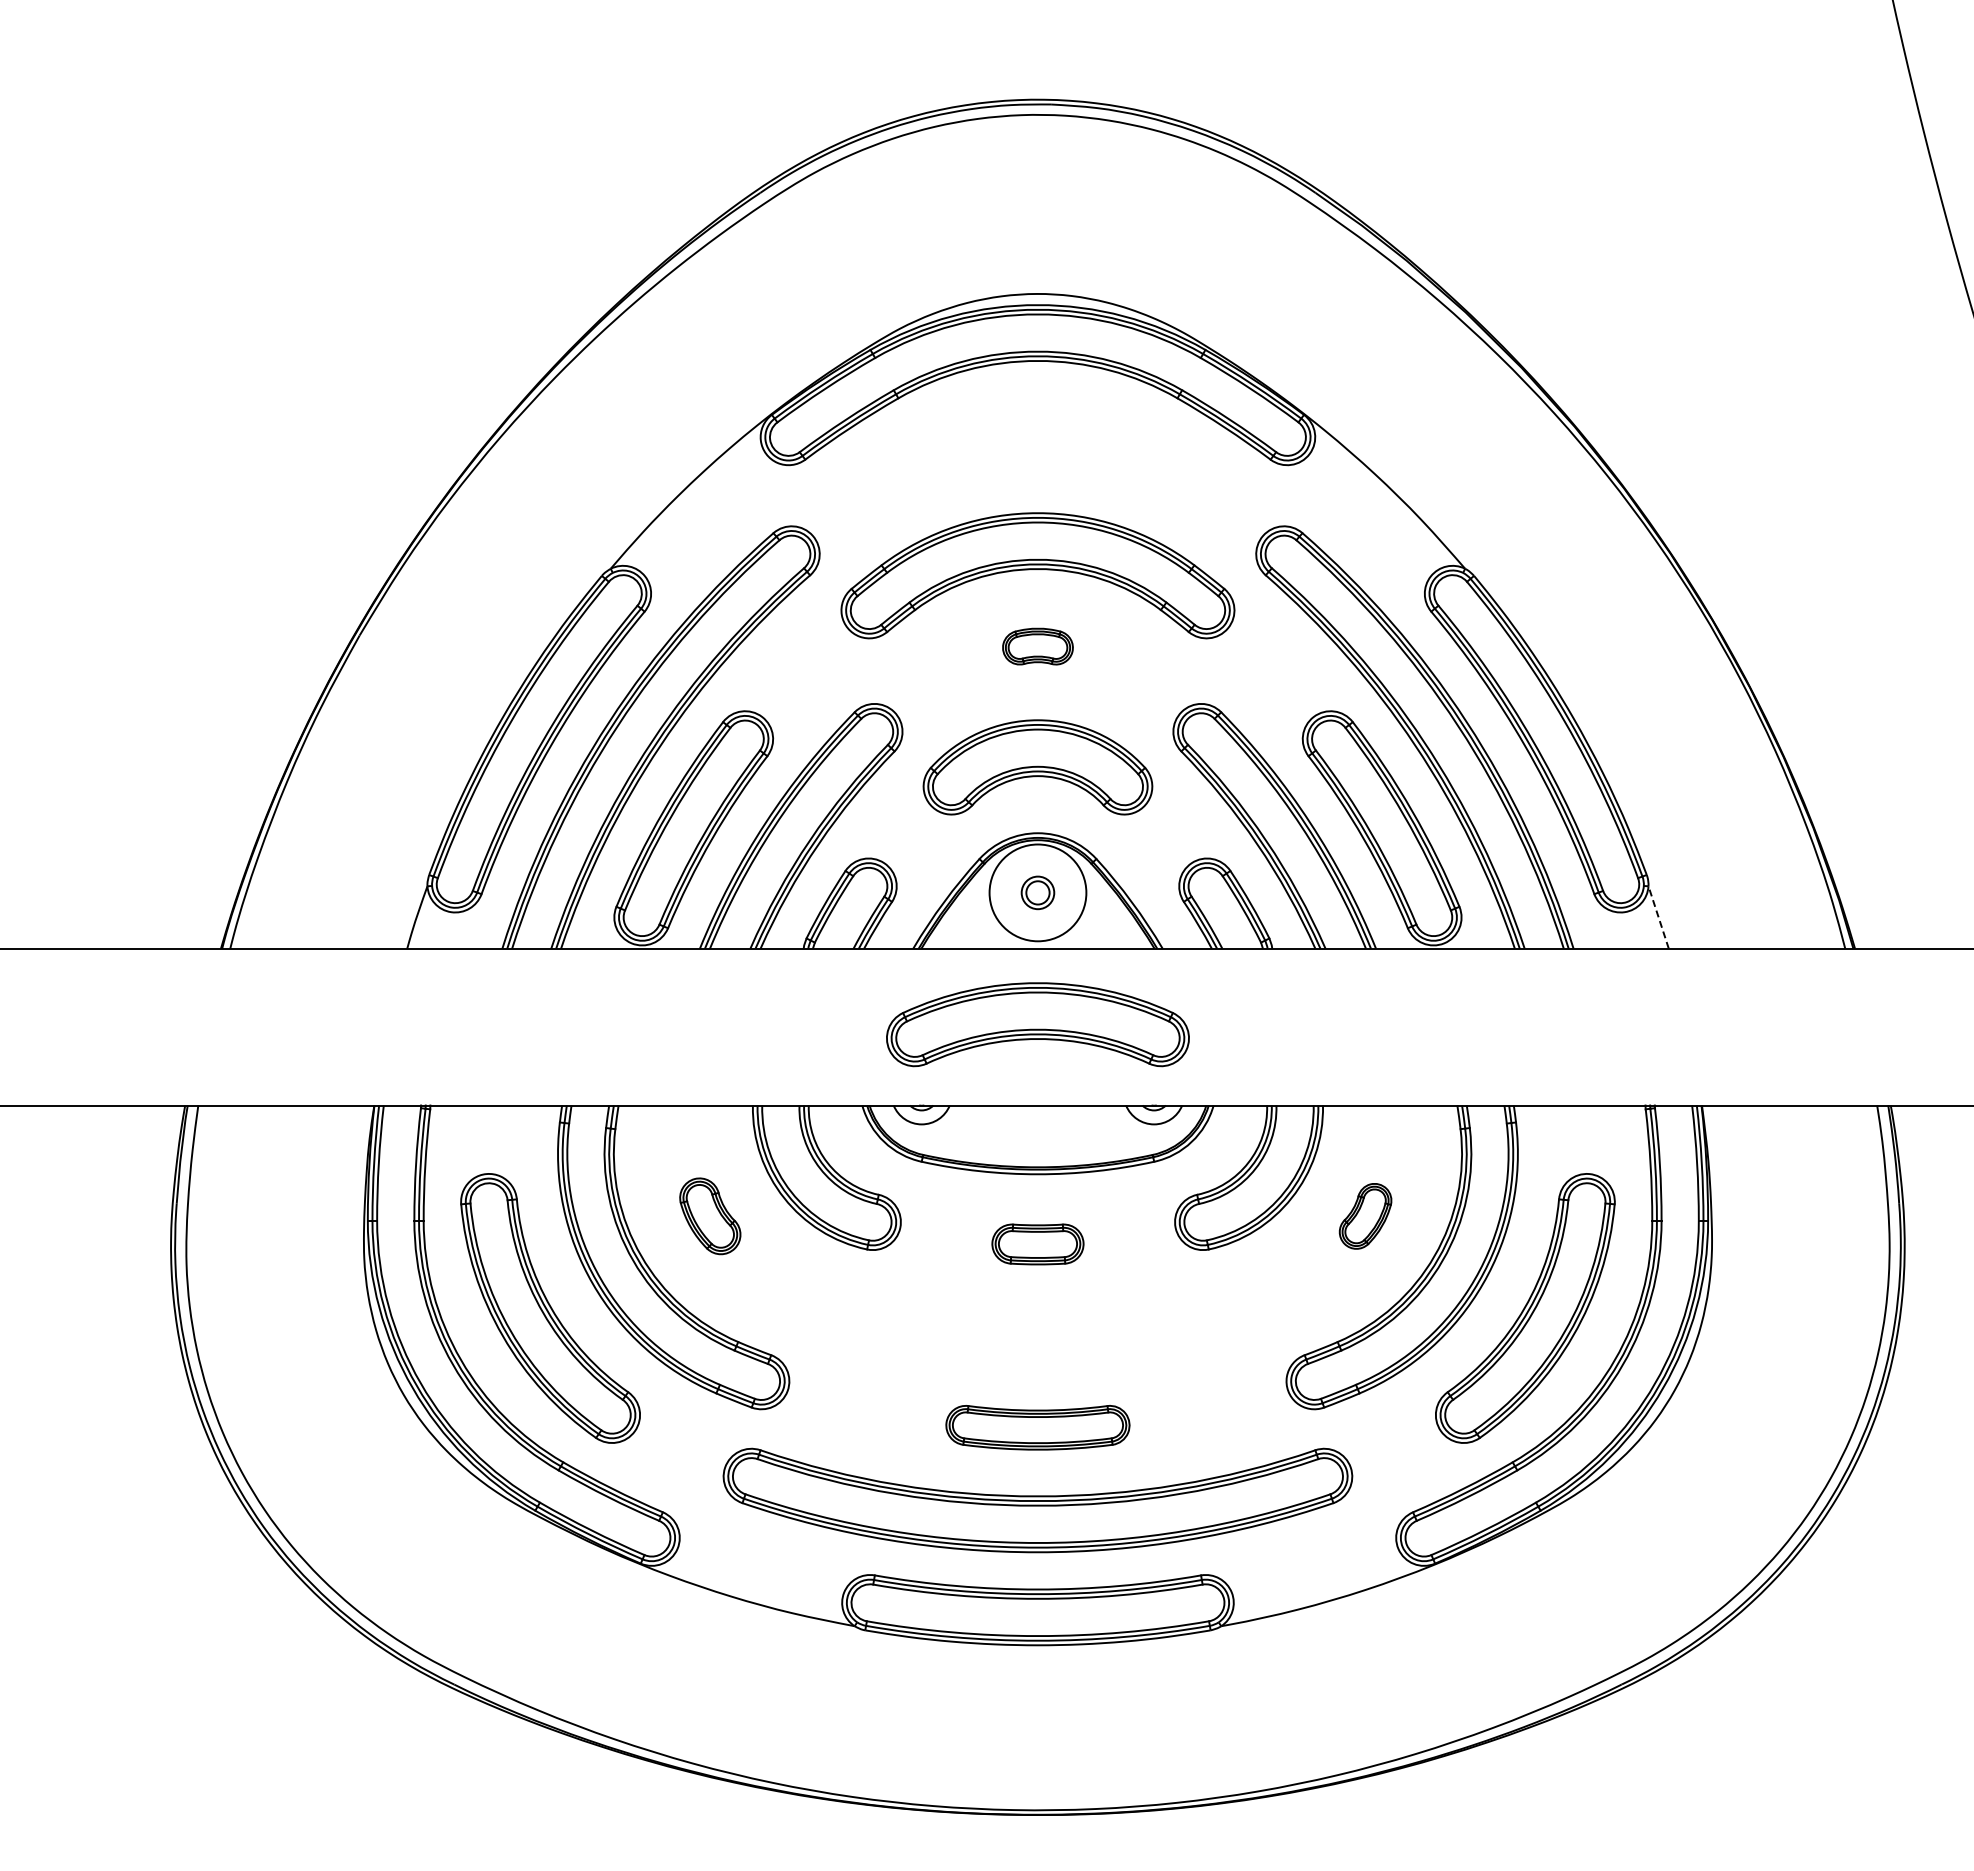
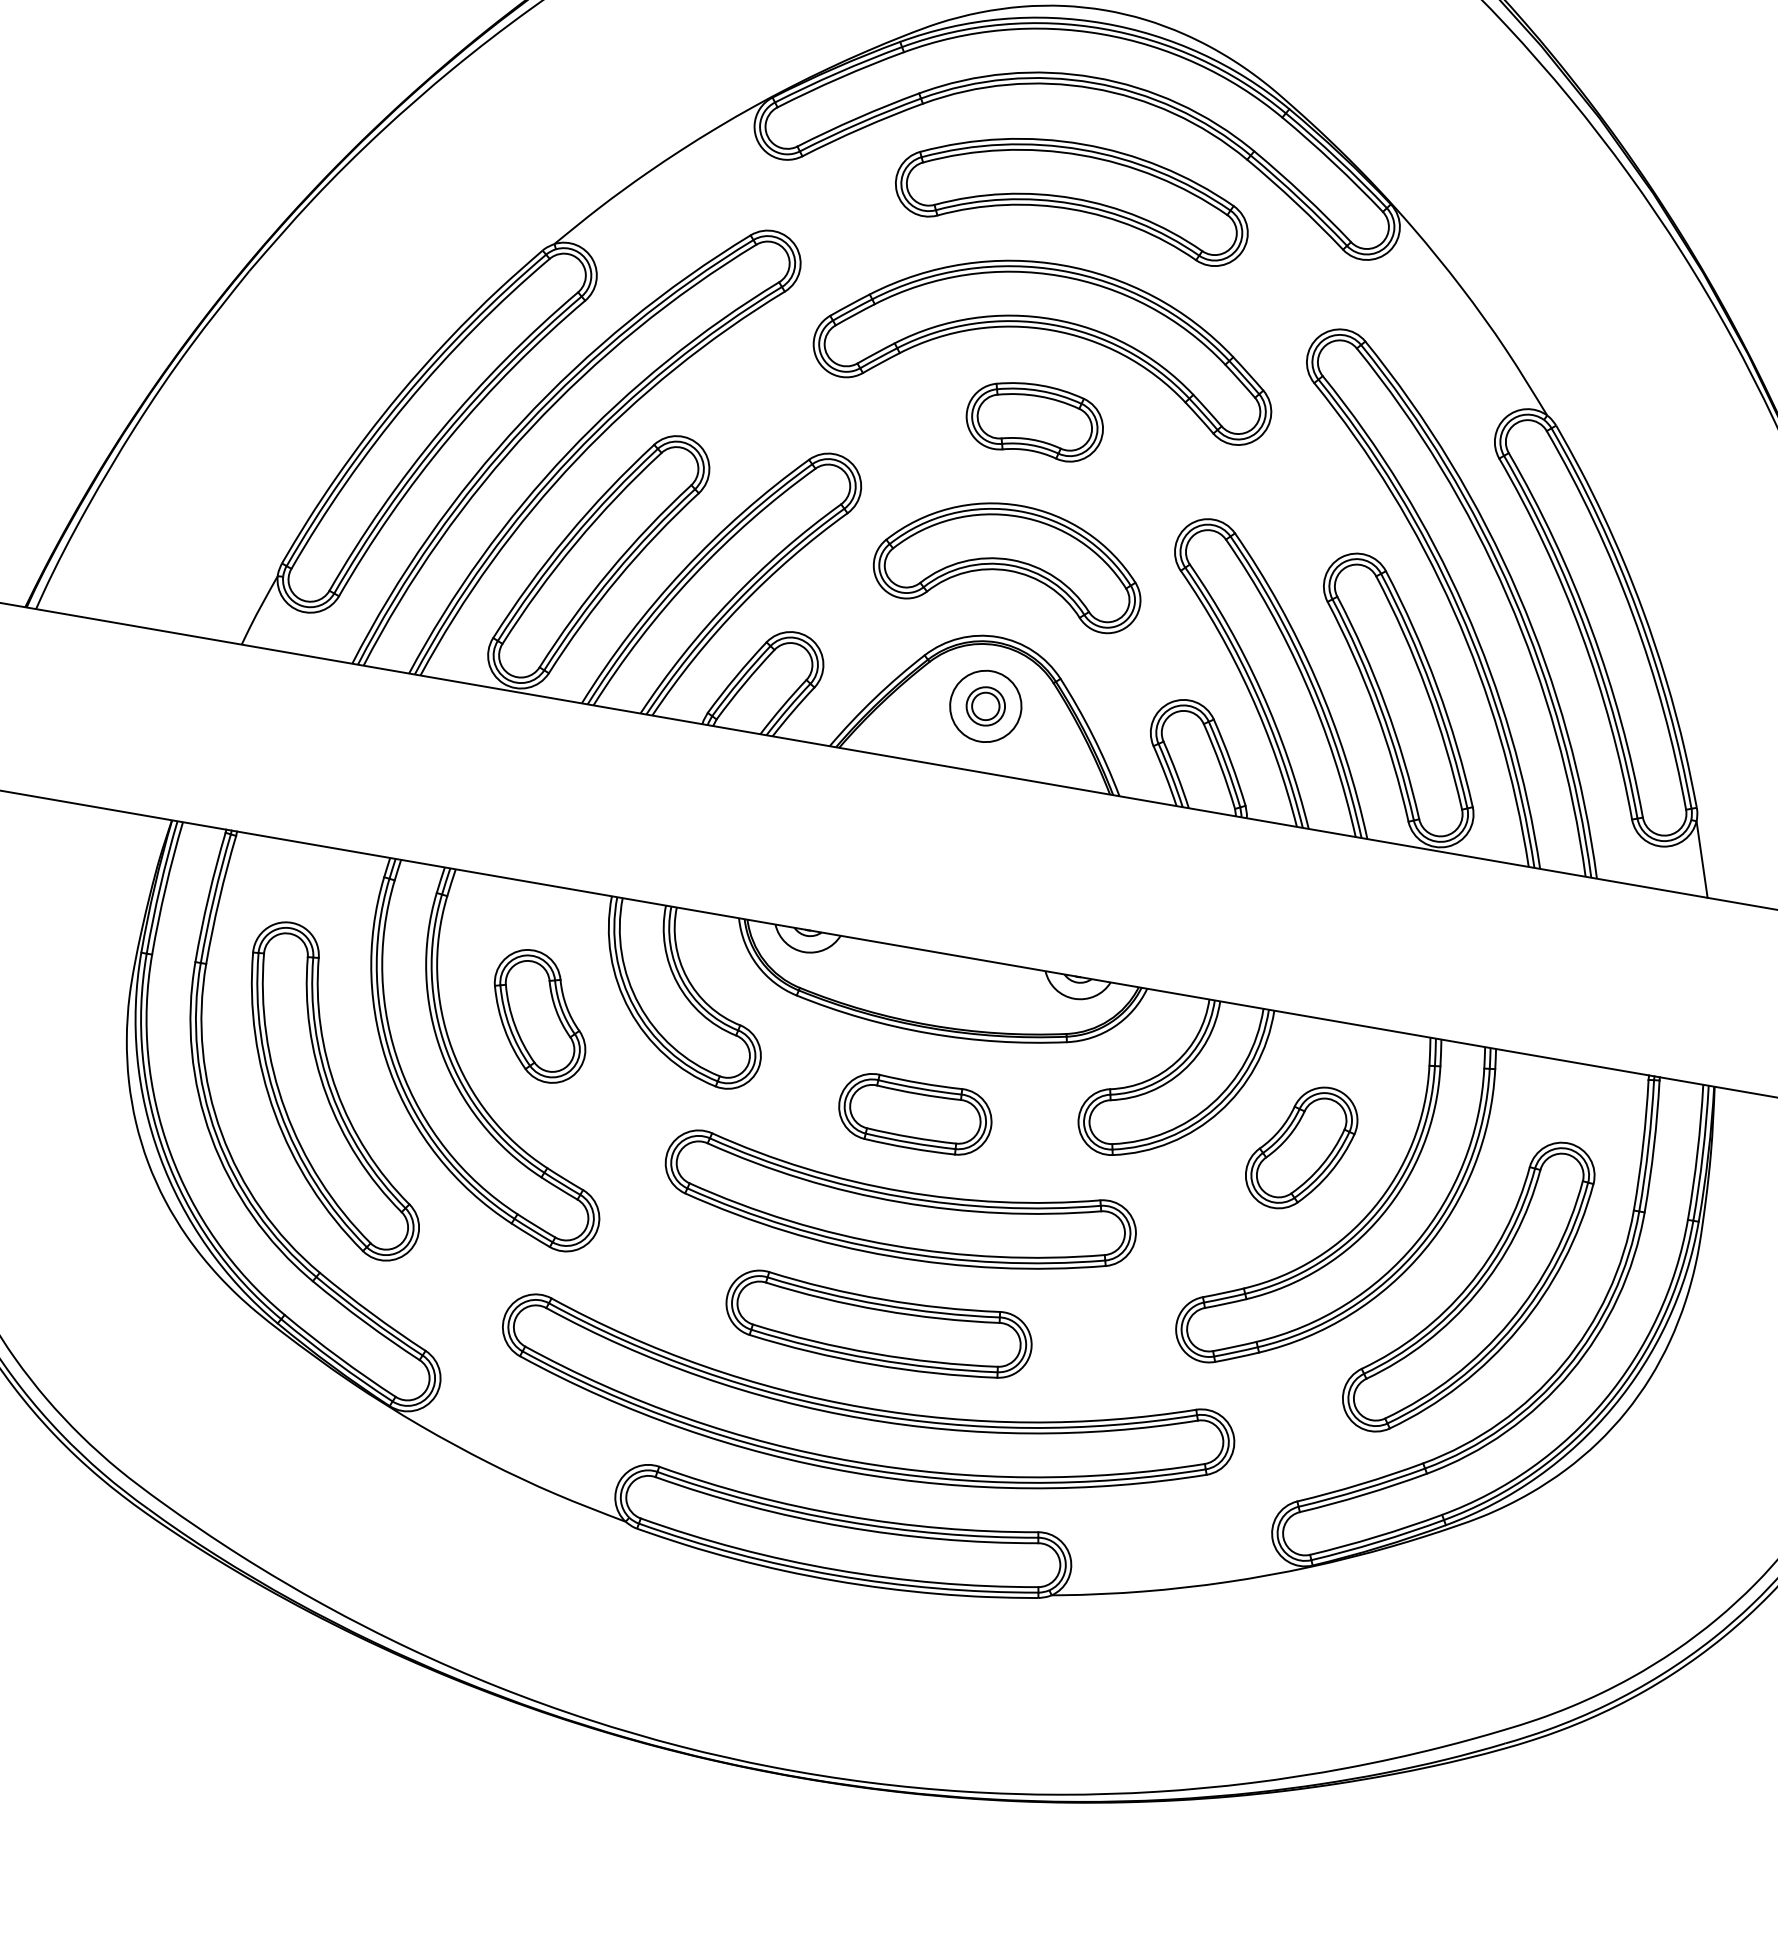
part: (1037, 646) -> (1034, 420), size x1.67
circle: (1037, 892) -> (985, 705), size x0.62
line: (1658, 917) -> (1701, 859), dashed -> solid
part: (1037, 1024) -> (1074, 192), moved
part: (710, 1216) -> (540, 1016), size x1.43
part: (1365, 1216) -> (1301, 1148), size x1.67
part: (1037, 1244) -> (914, 1114), size x1.43
part: (1037, 1326) -> (898, 1210), added
part: (1037, 1427) -> (877, 1327), size x1.43

